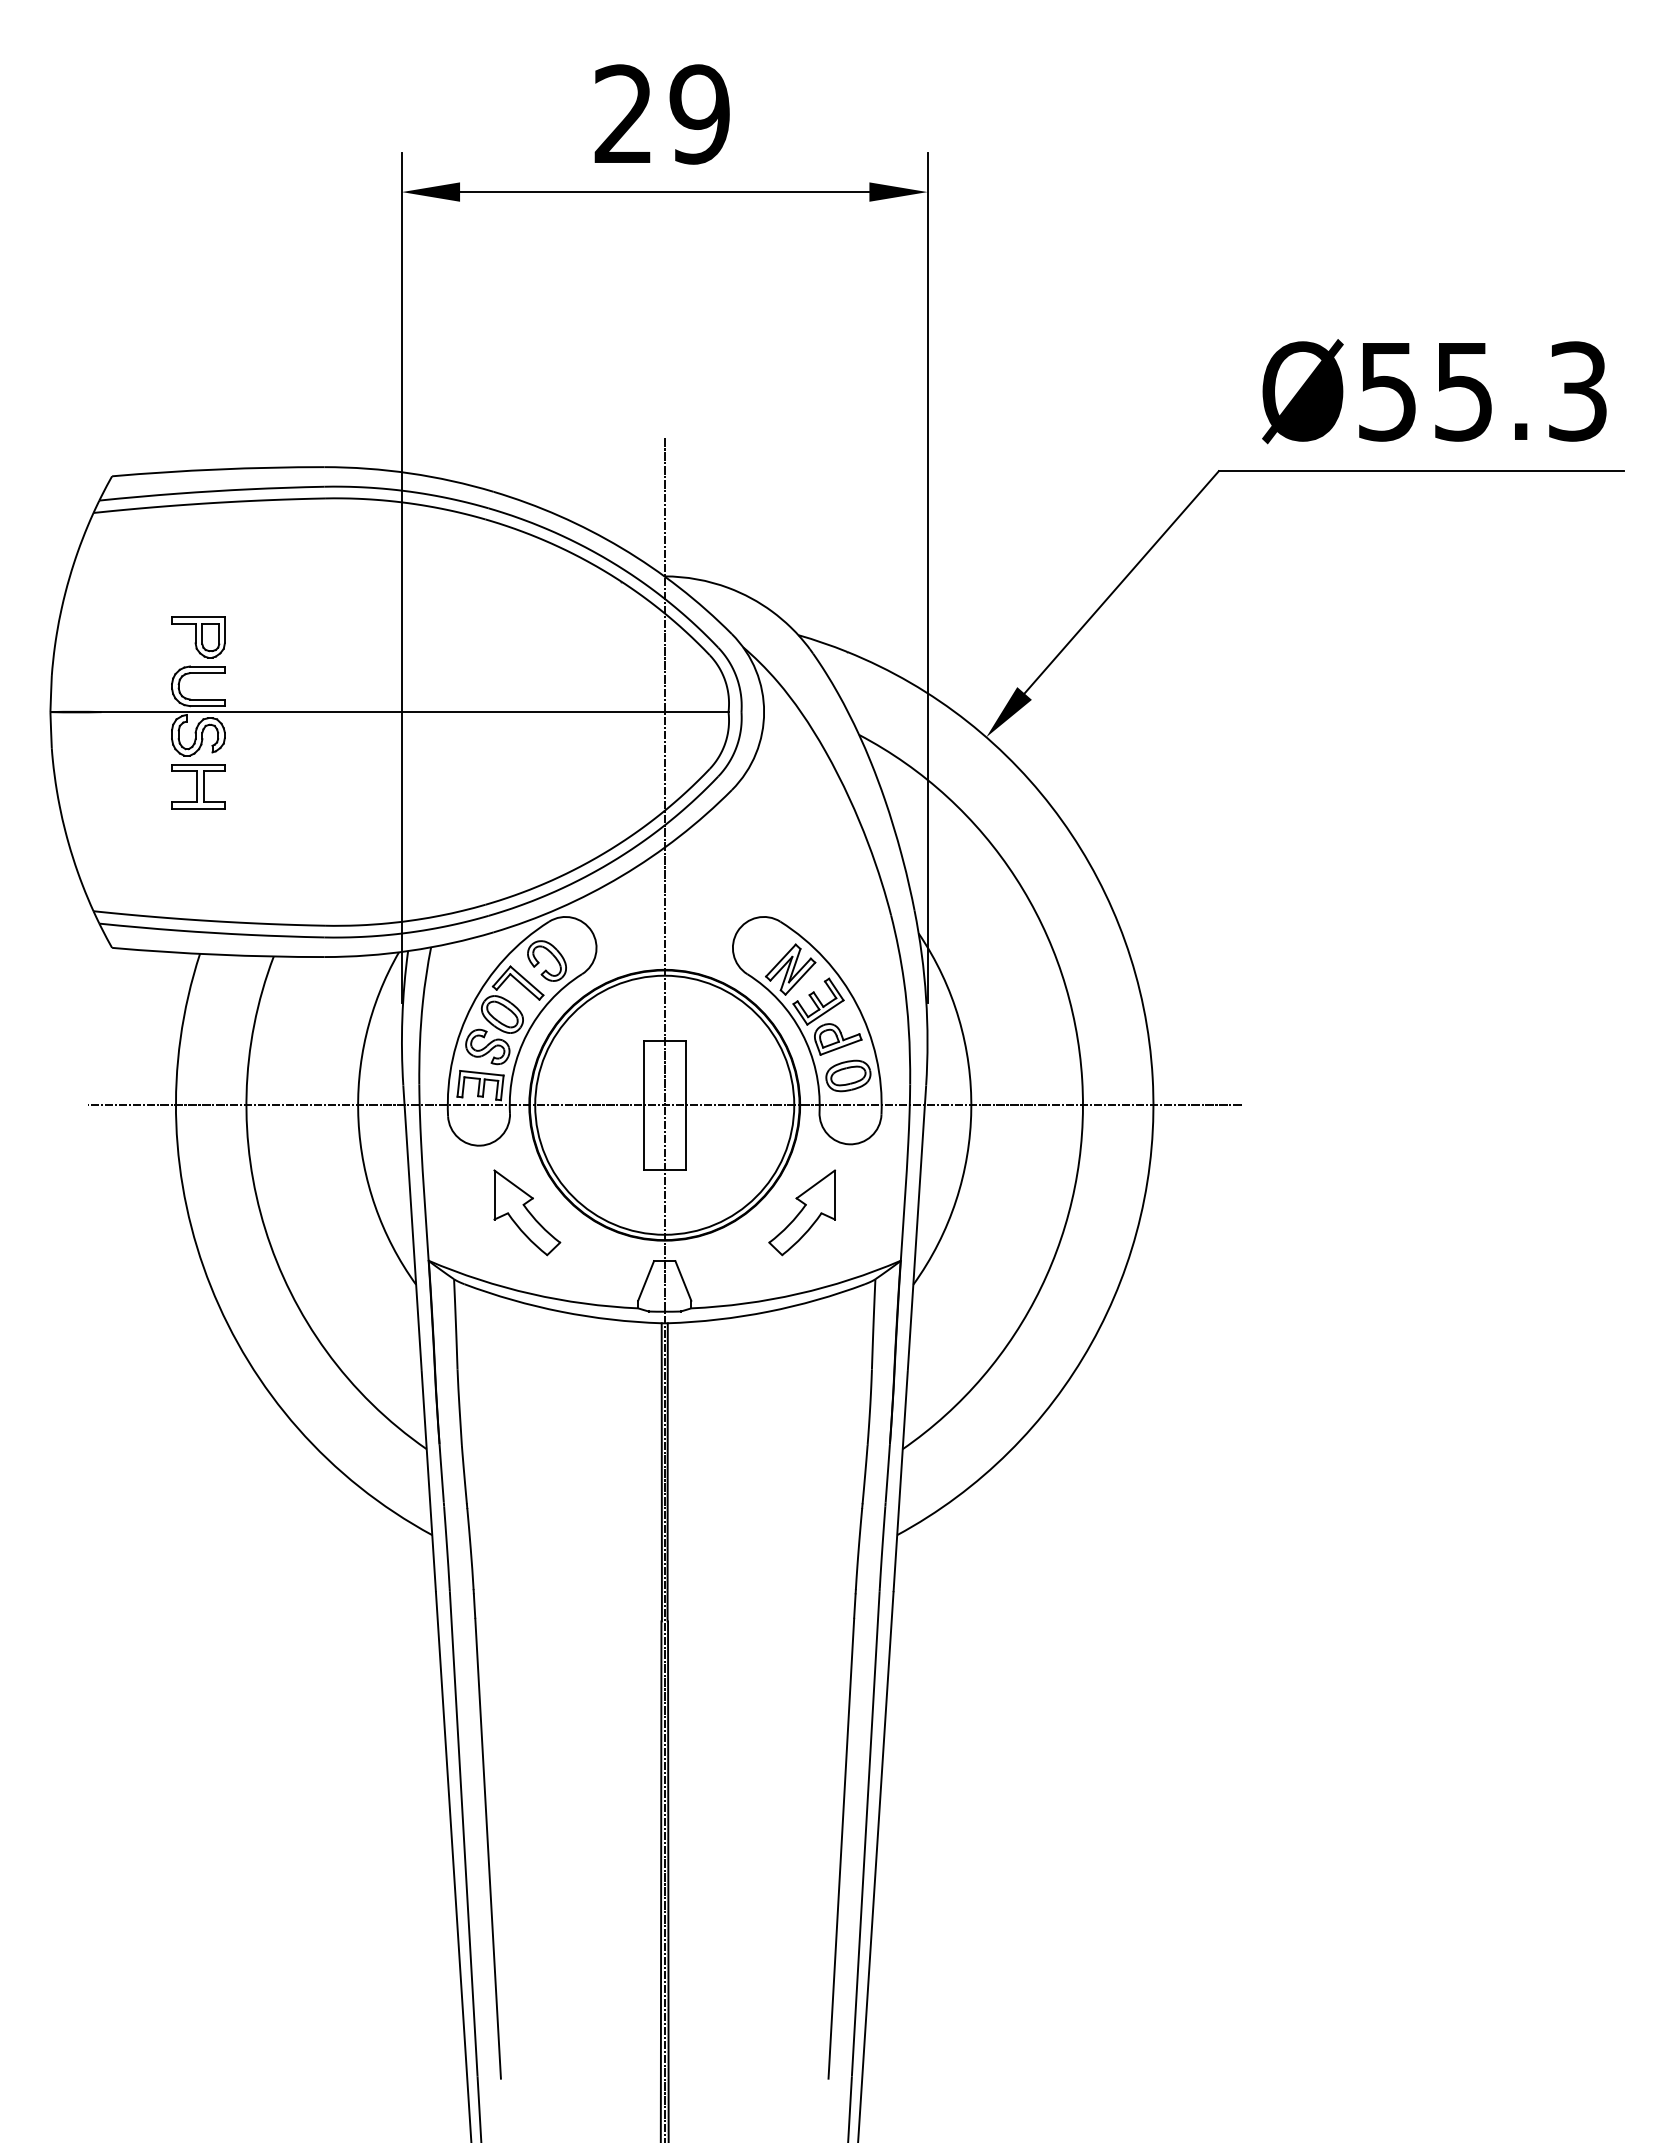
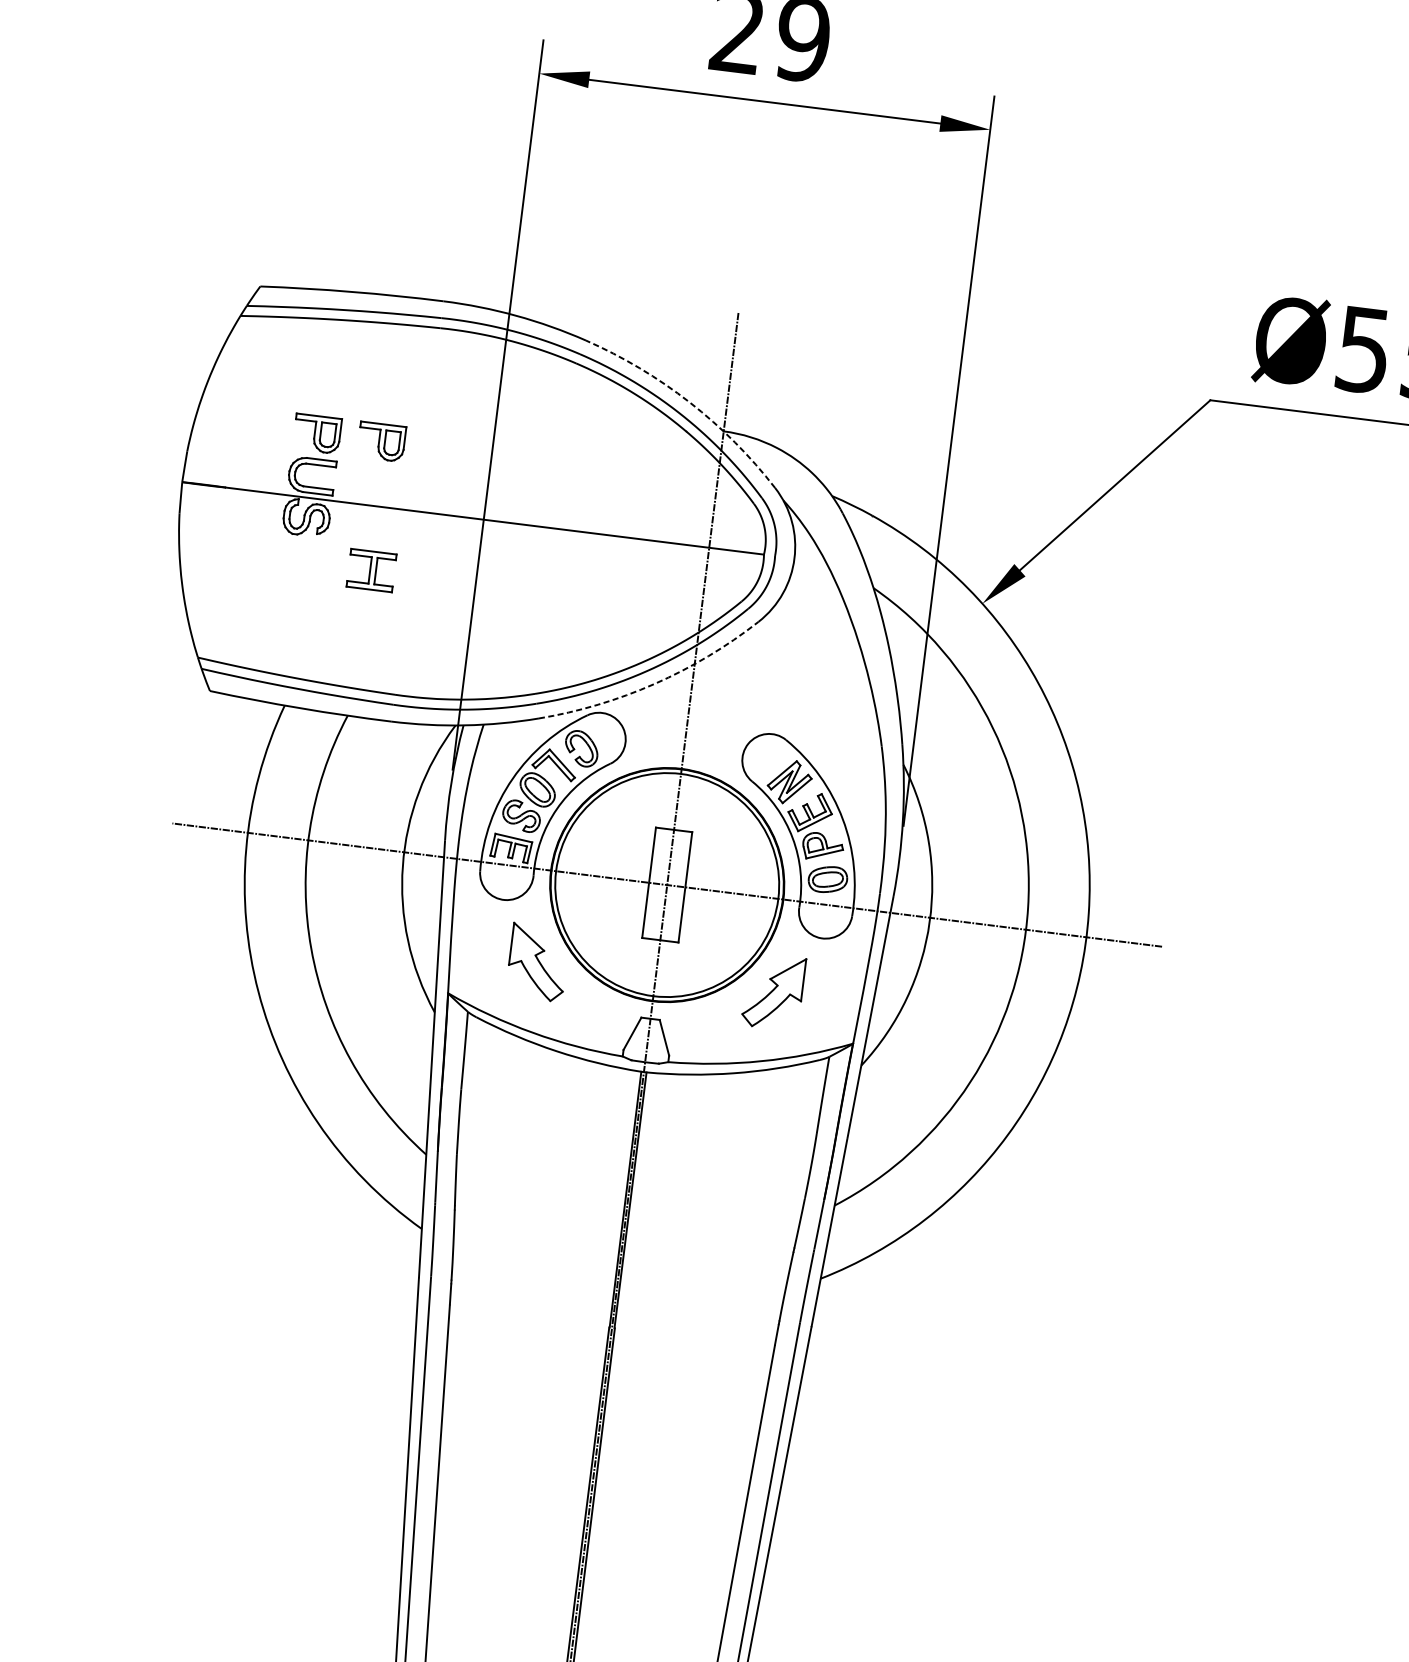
arc: (621, 548) -> (689, 402), solid -> dashed
part: (273, 637) -> (381, 441), added
part: (198, 786) -> (371, 570), moved
arc: (621, 876) -> (654, 684), solid -> dashed

